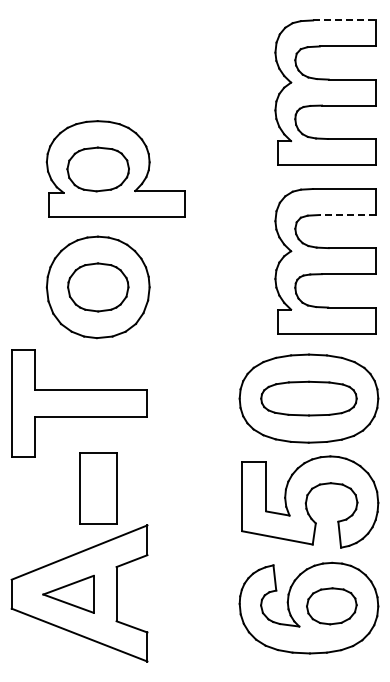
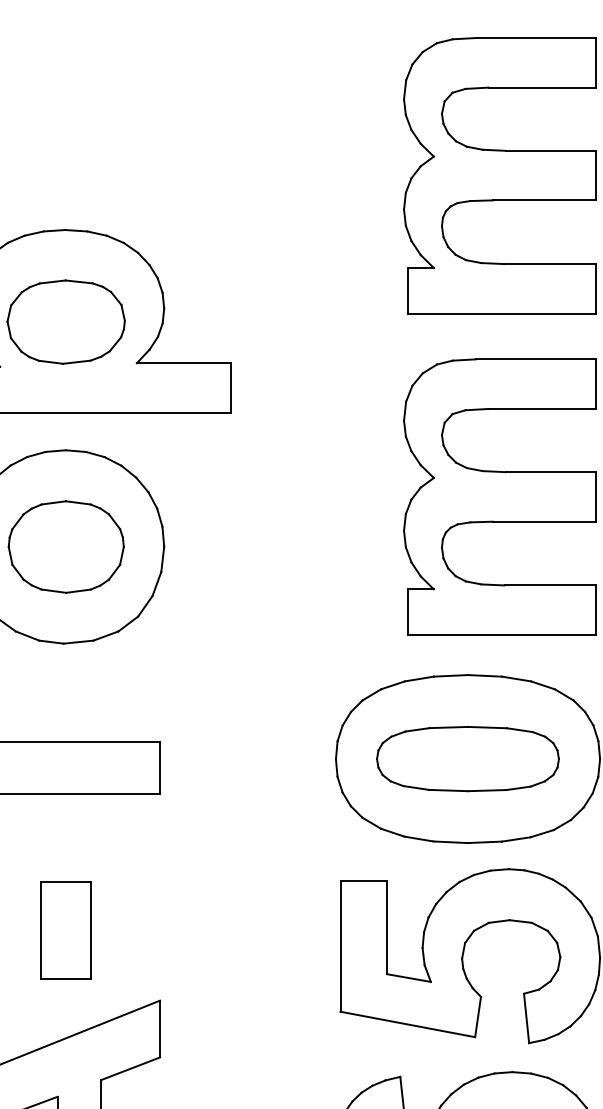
line: (345, 20) -> (537, 38), dashed -> solid
line: (347, 215) -> (541, 409), dashed -> solid
part: (97, 488) -> (64, 930), size x0.71

